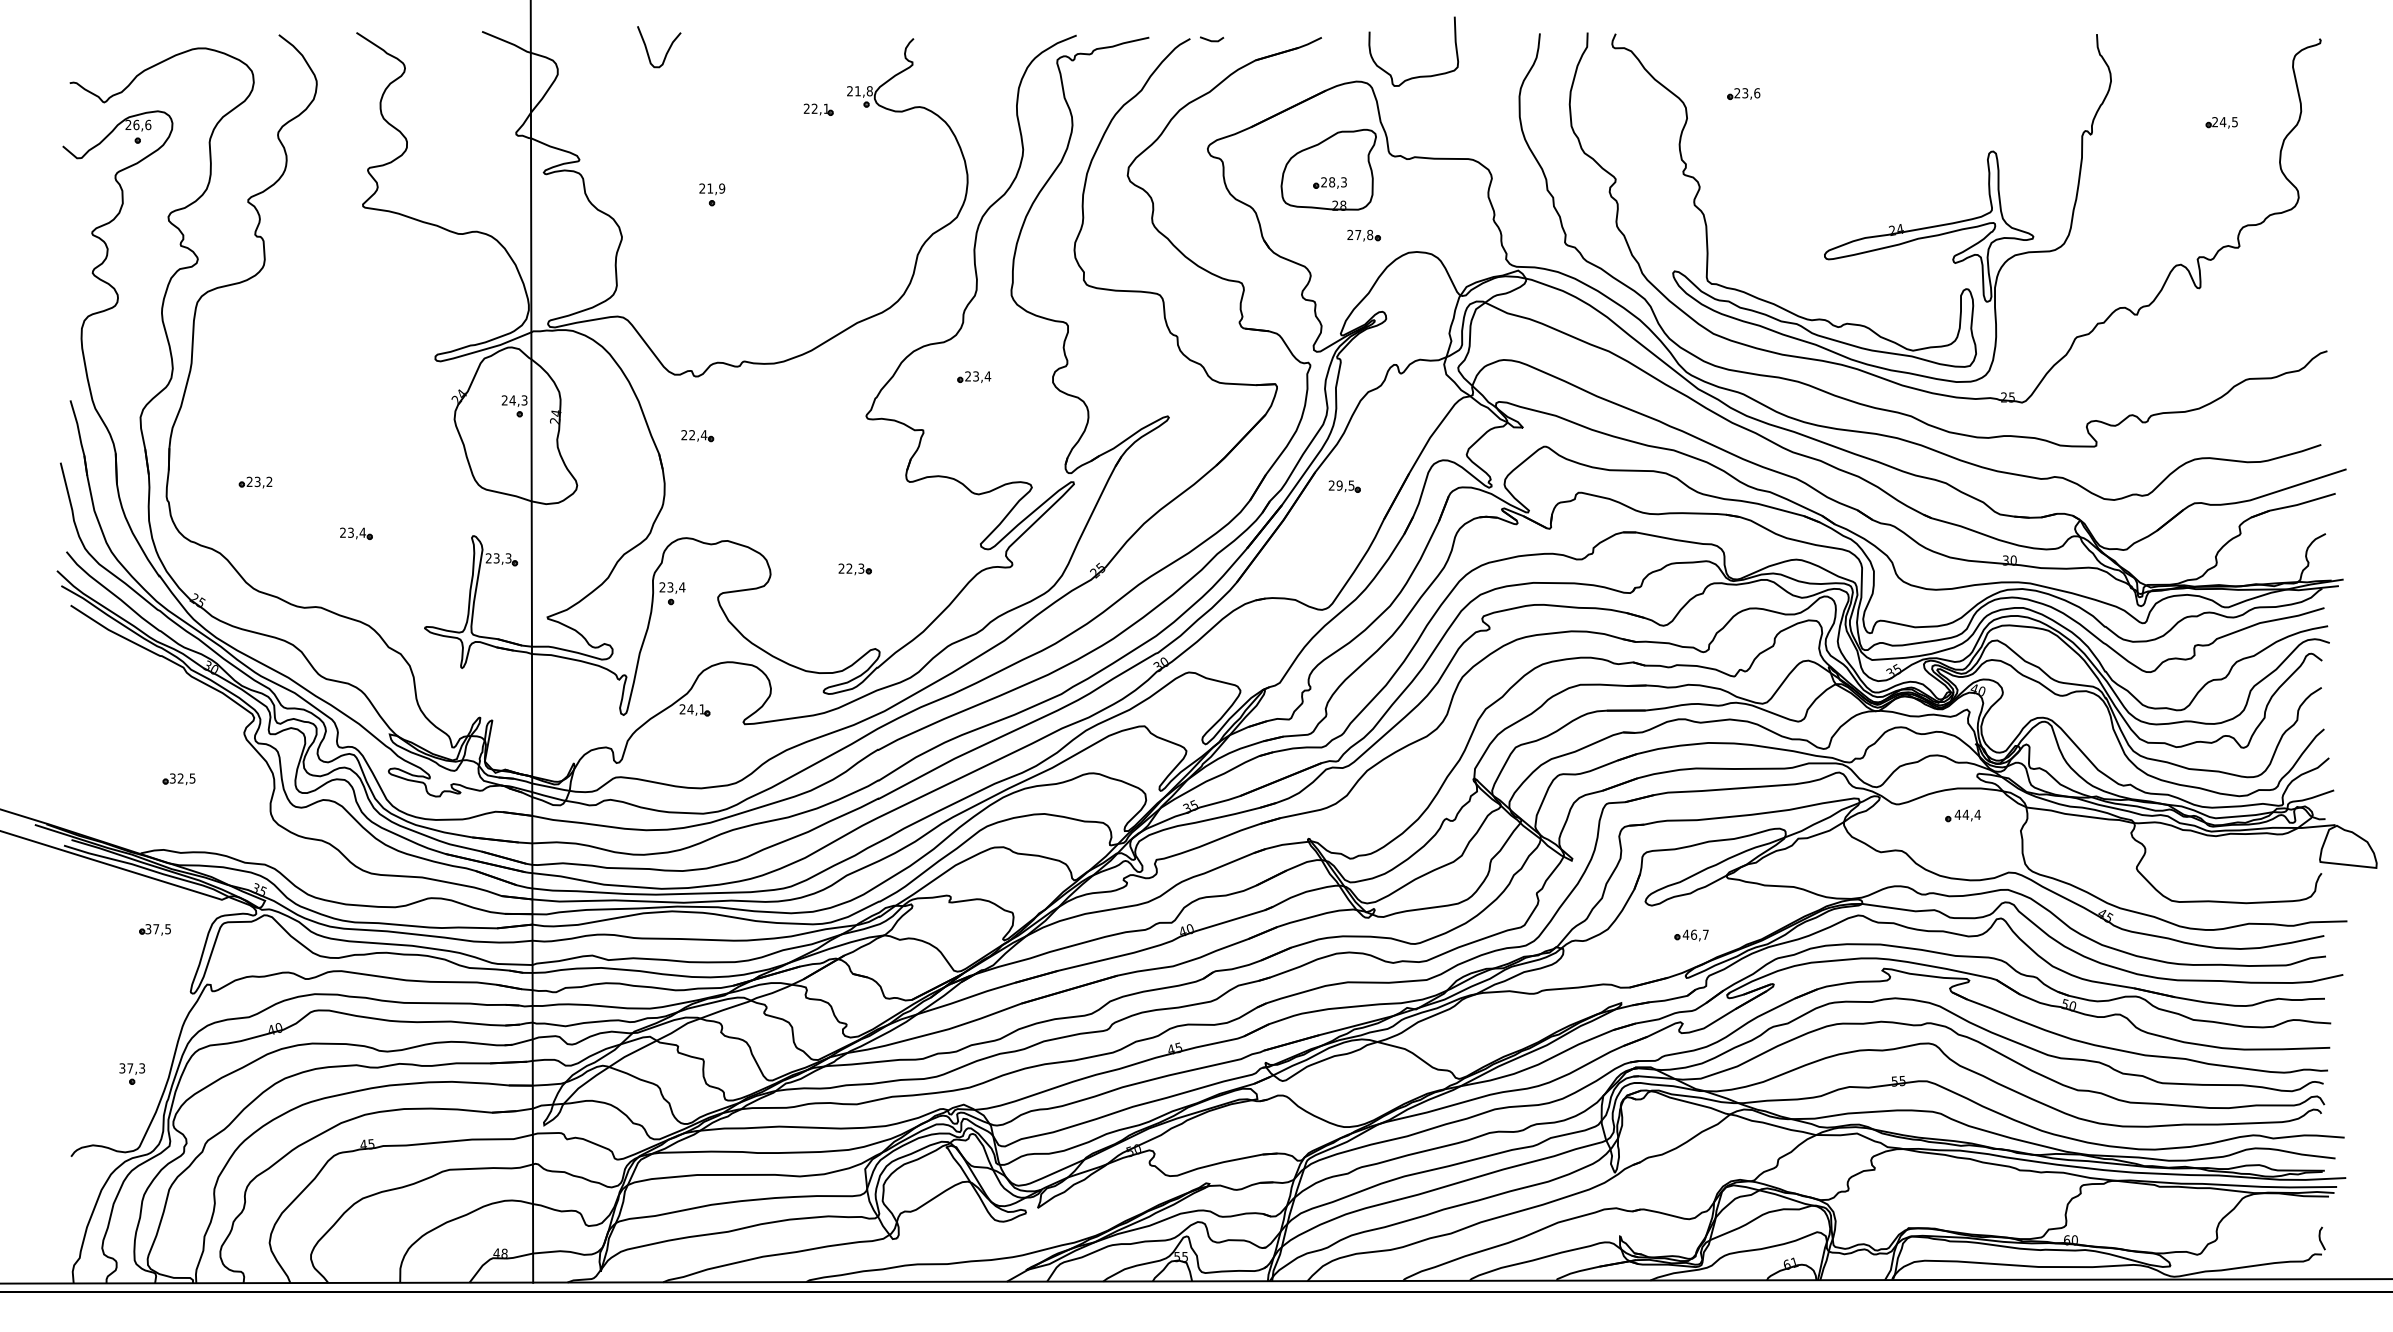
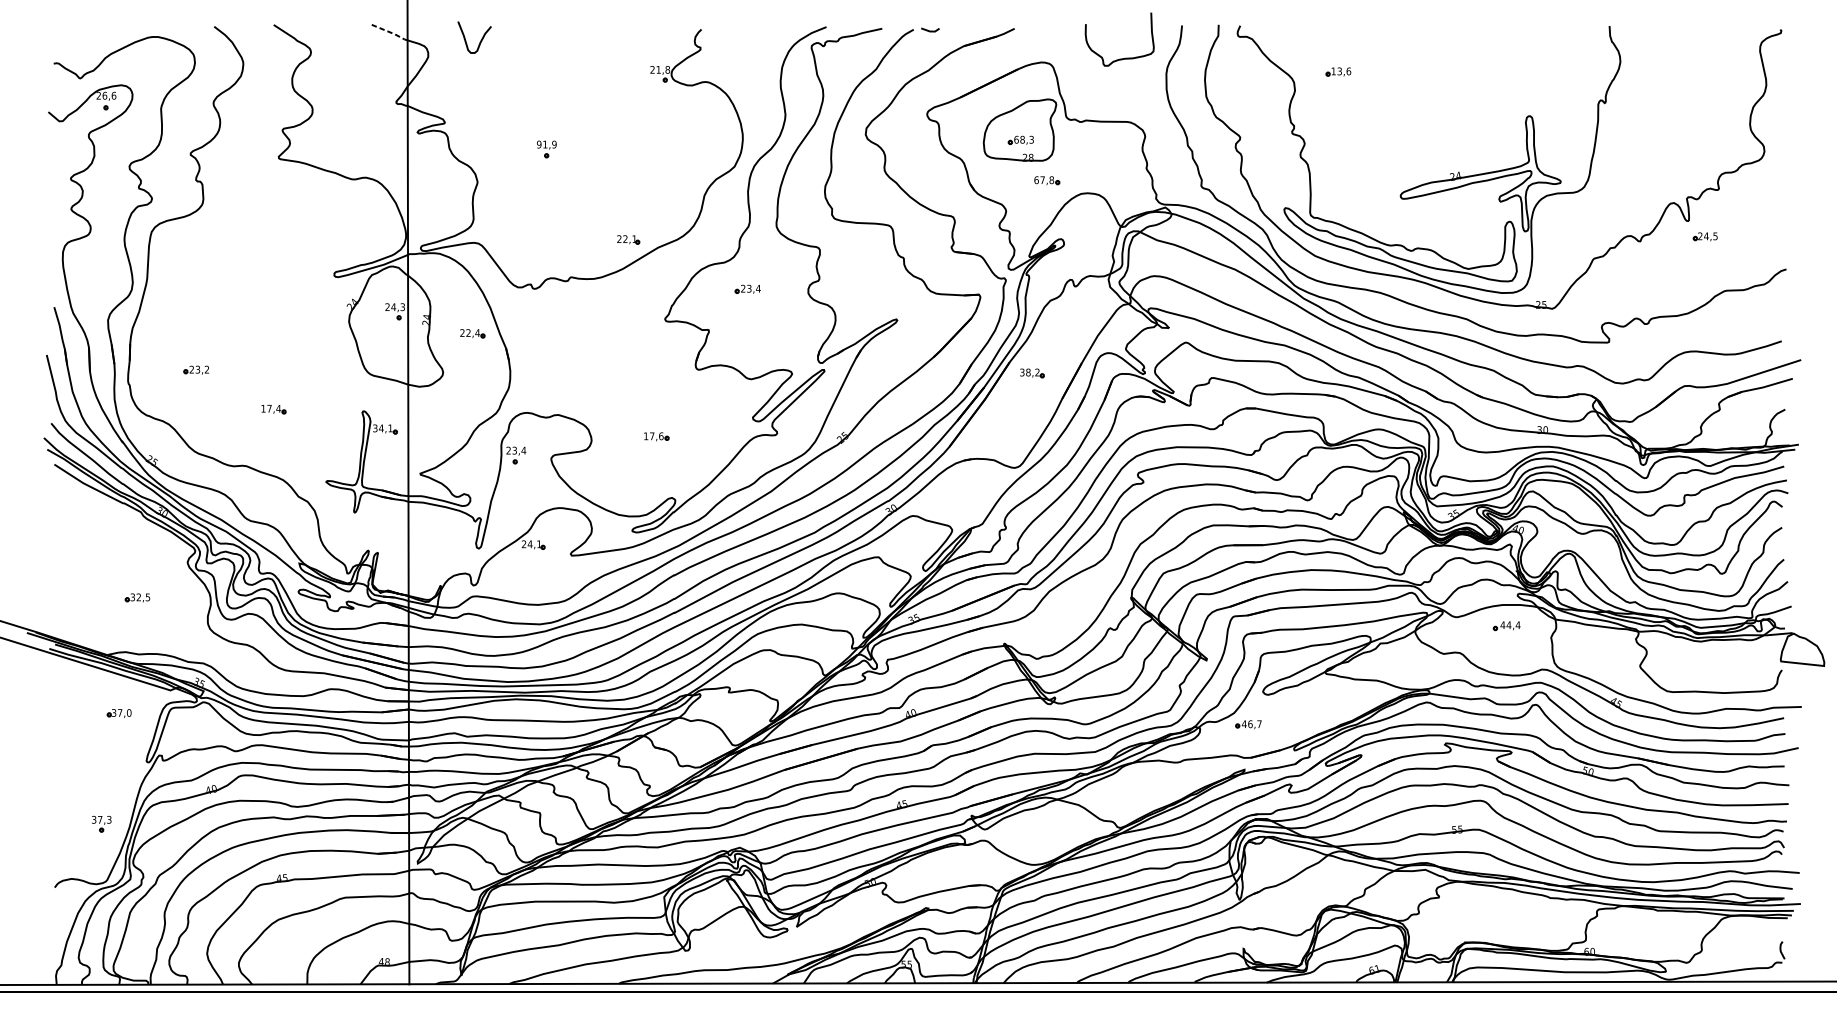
line: (507, 42) -> (389, 32), solid -> dashed
curve: (667, 50) -> (481, 40), moved
curve: (1420, 75) -> (1124, 57), moved
text: (1736, 93) -> (1332, 71), 23,6 -> 13,6
part: (818, 109) -> (628, 239), moved
part: (2221, 122) -> (1705, 236), moved
text: (1324, 182) -> (1016, 139), 28,3 -> 68,3
text: (702, 188) -> (539, 144), 21,9 -> 91,9
text: (1350, 234) -> (1036, 179), 27,8 -> 67,8
part: (697, 436) -> (472, 334), moved
text: (1341, 485) -> (1029, 372), 29,5 -> 38,2
text: (346, 532) -> (266, 408), 23,4 -> 17,4
text: (498, 558) -> (382, 428), 23,3 -> 34,1
text: (851, 568) -> (653, 436), 22,3 -> 17,6
text: (168, 929) -> (129, 713), 37,5 -> 37,0
part: (1691, 935) -> (1248, 724), moved

